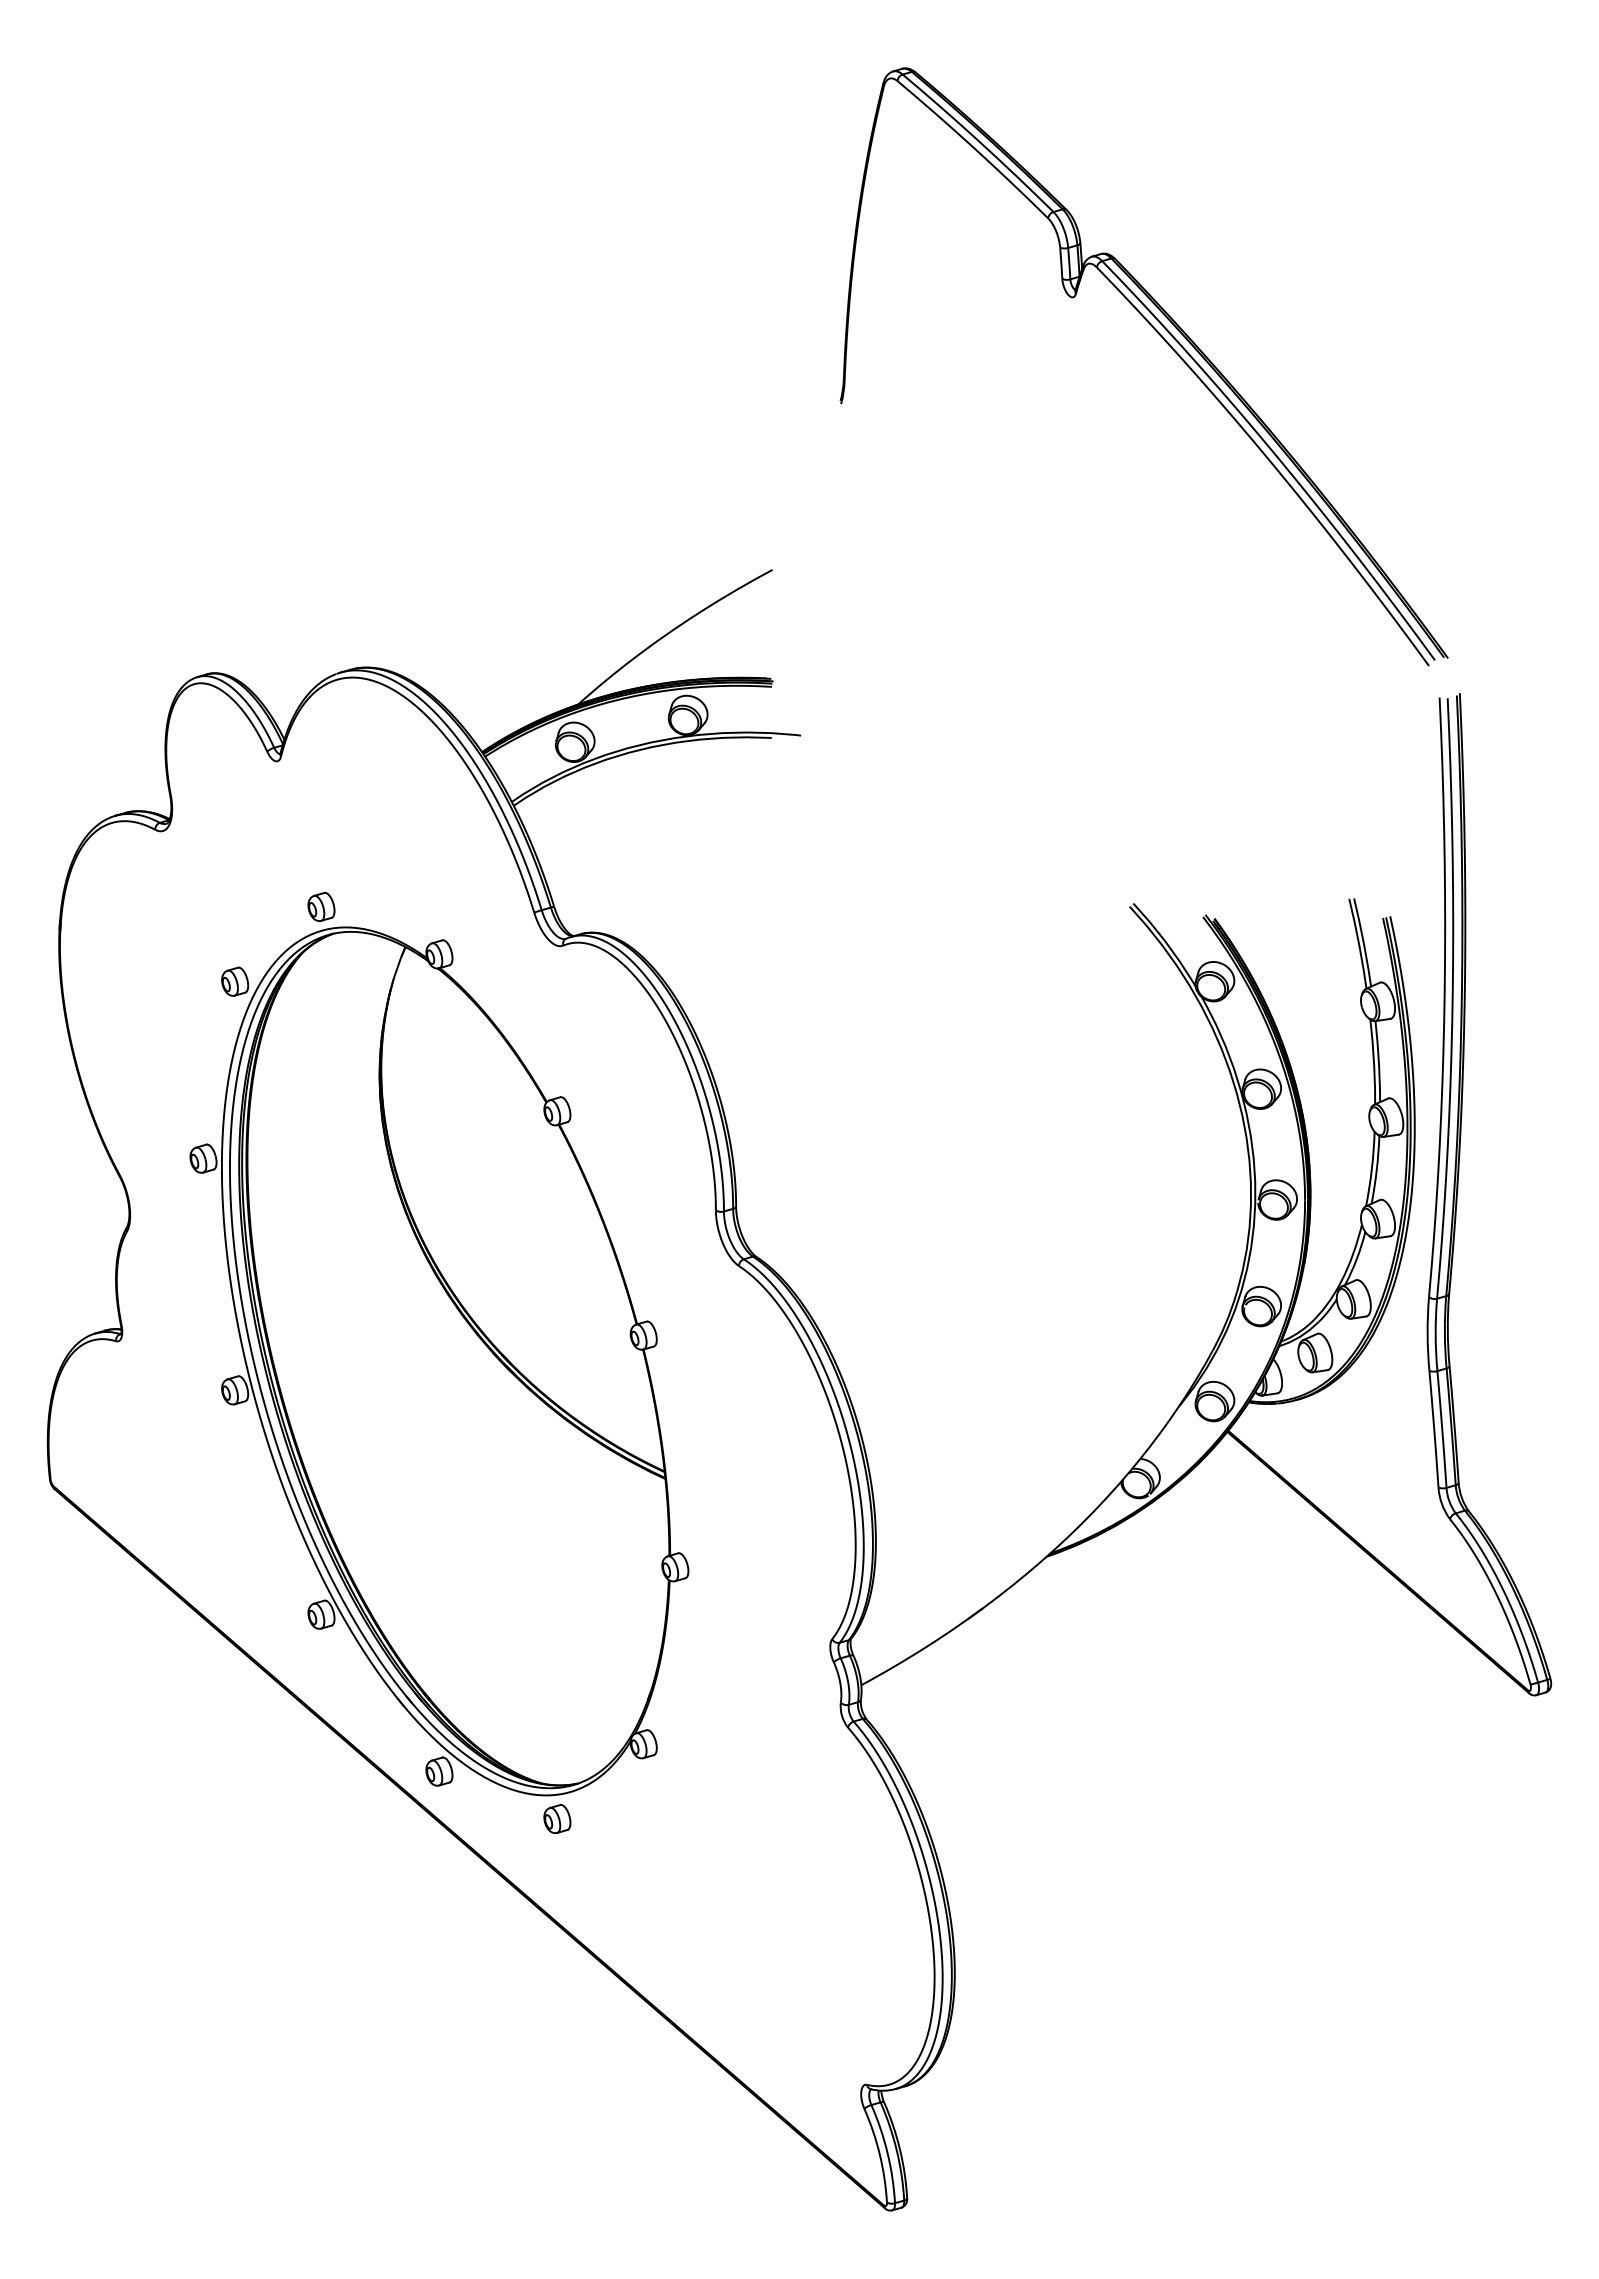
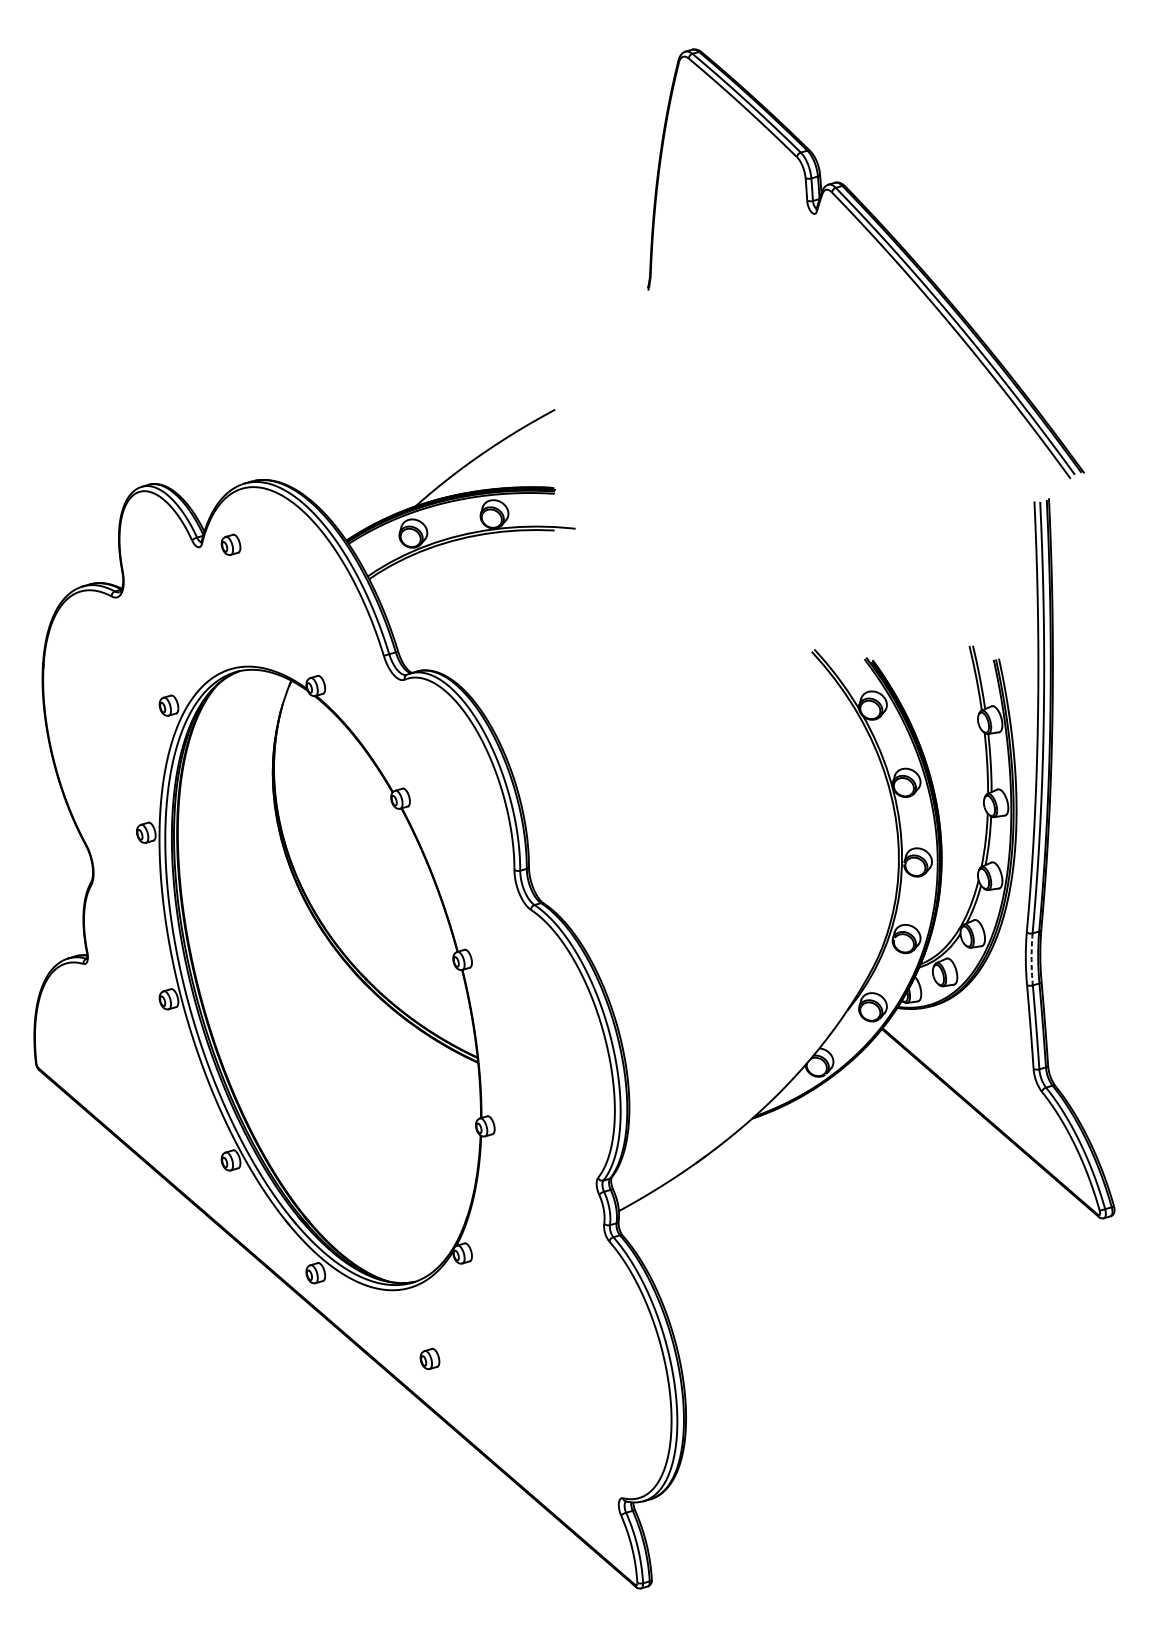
part: (1166, 343) -> (882, 247), moved
part: (321, 906) -> (231, 544), moved
arc: (1435, 1334) -> (1031, 959), solid -> dashed
part: (557, 1818) -> (430, 1358), moved

